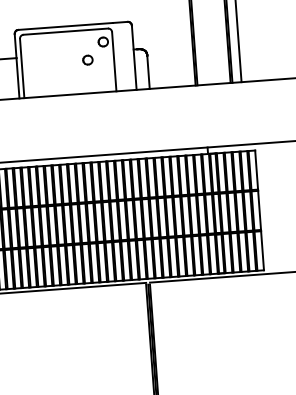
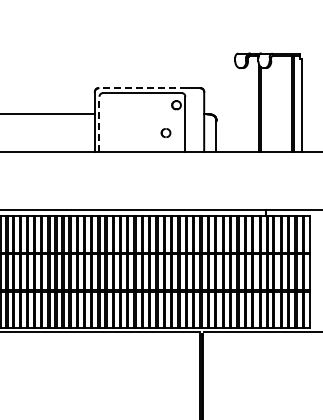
line: (65, 26) -> (142, 88), solid -> dashed
part: (87, 59) -> (165, 132), moved
line: (22, 68) -> (99, 124), solid -> dashed

